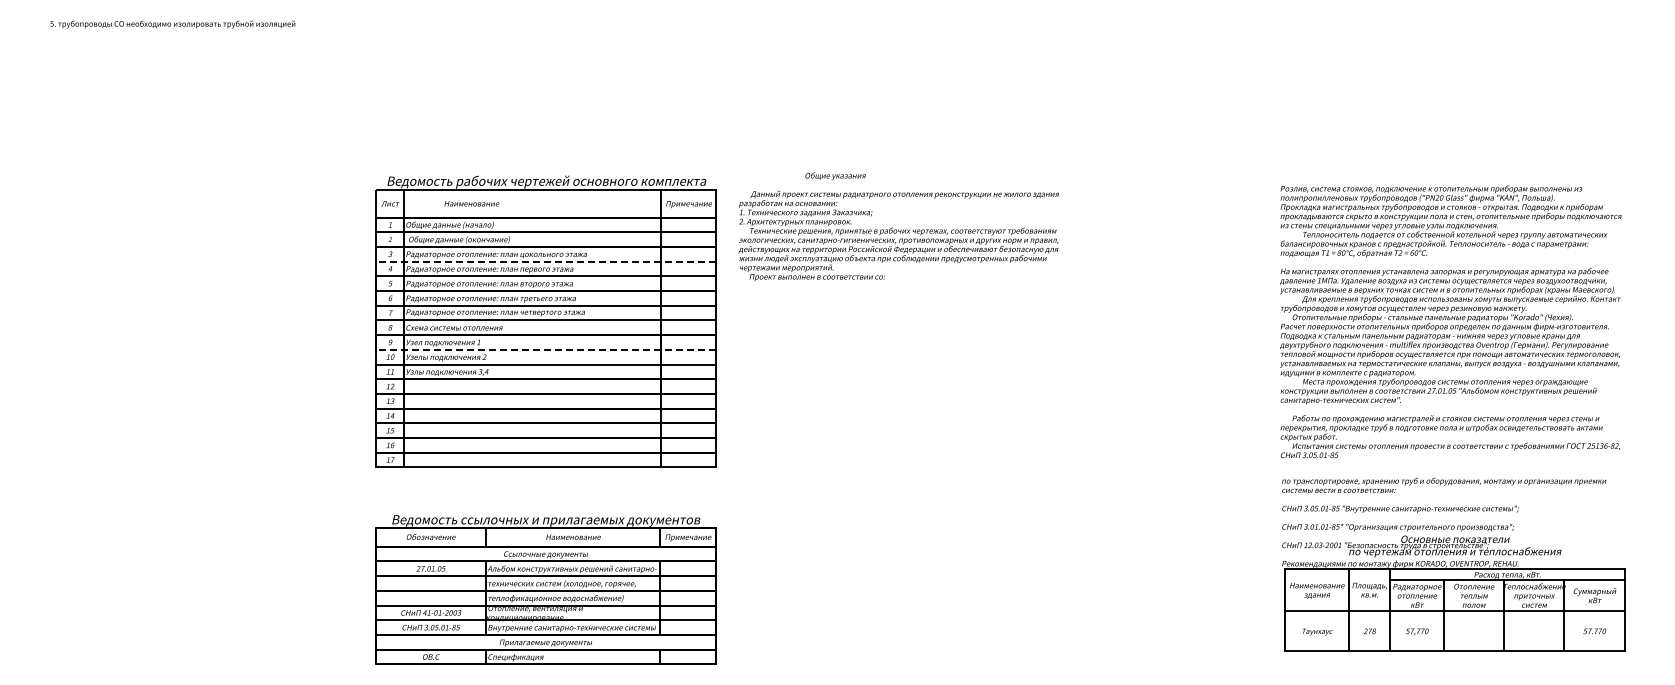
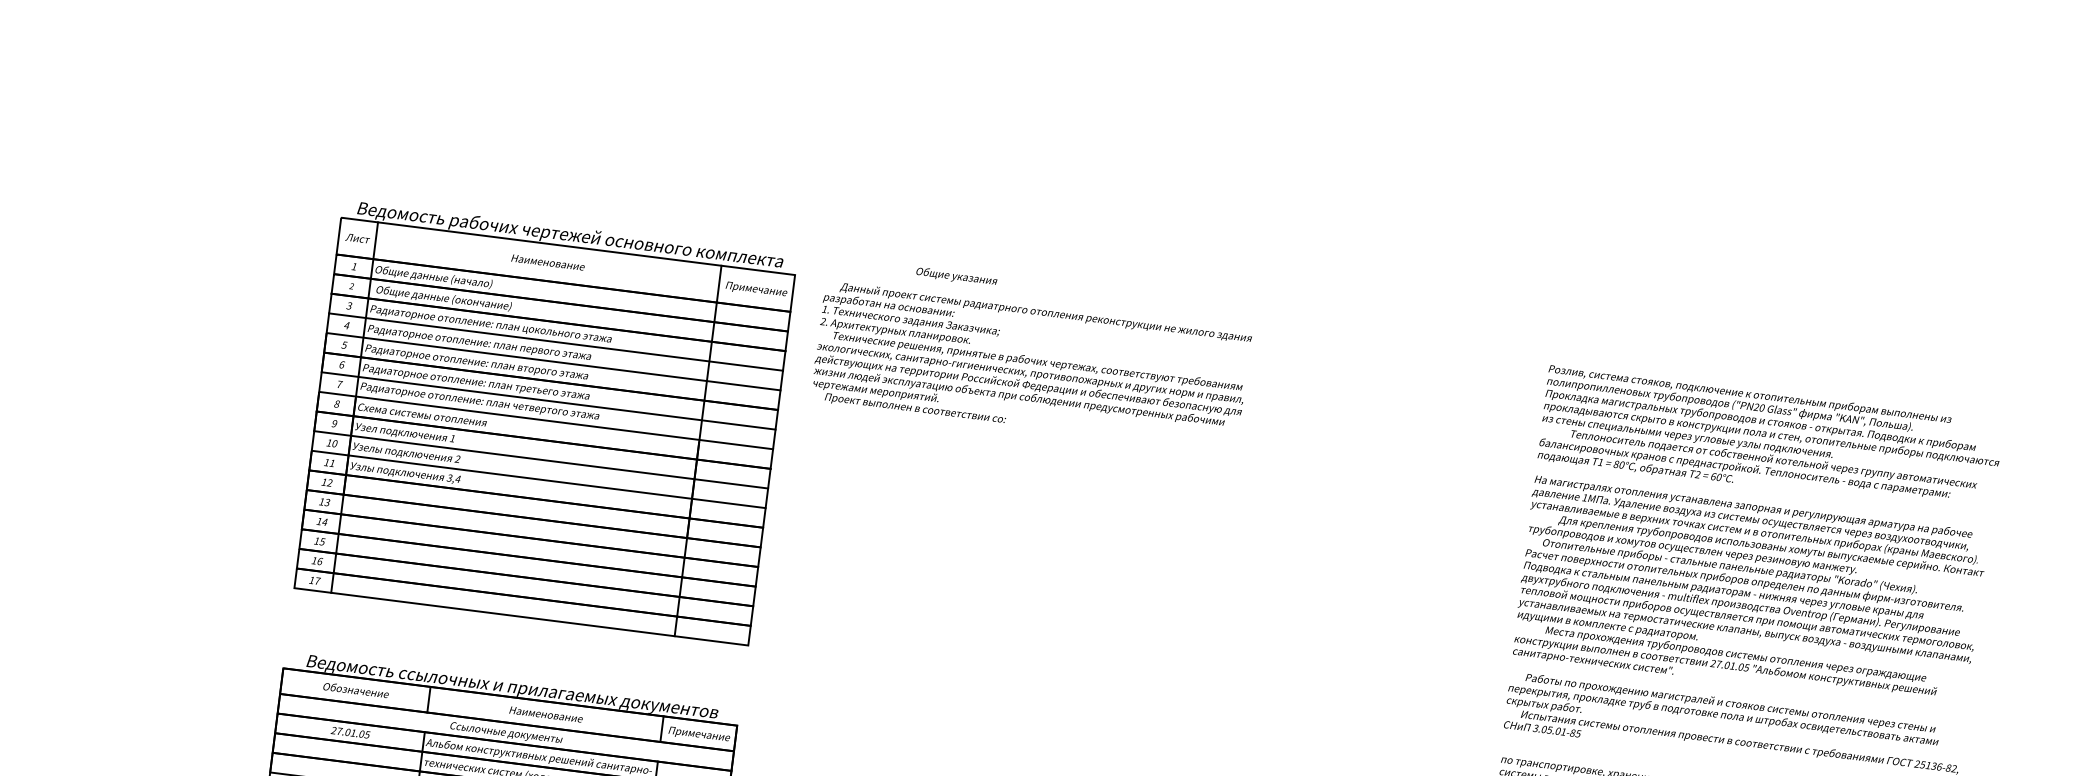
text: (471, 203) -> (547, 262), moved
line: (545, 261) -> (555, 341), dashed -> solid
line: (545, 349) -> (540, 459), dashed -> solid

